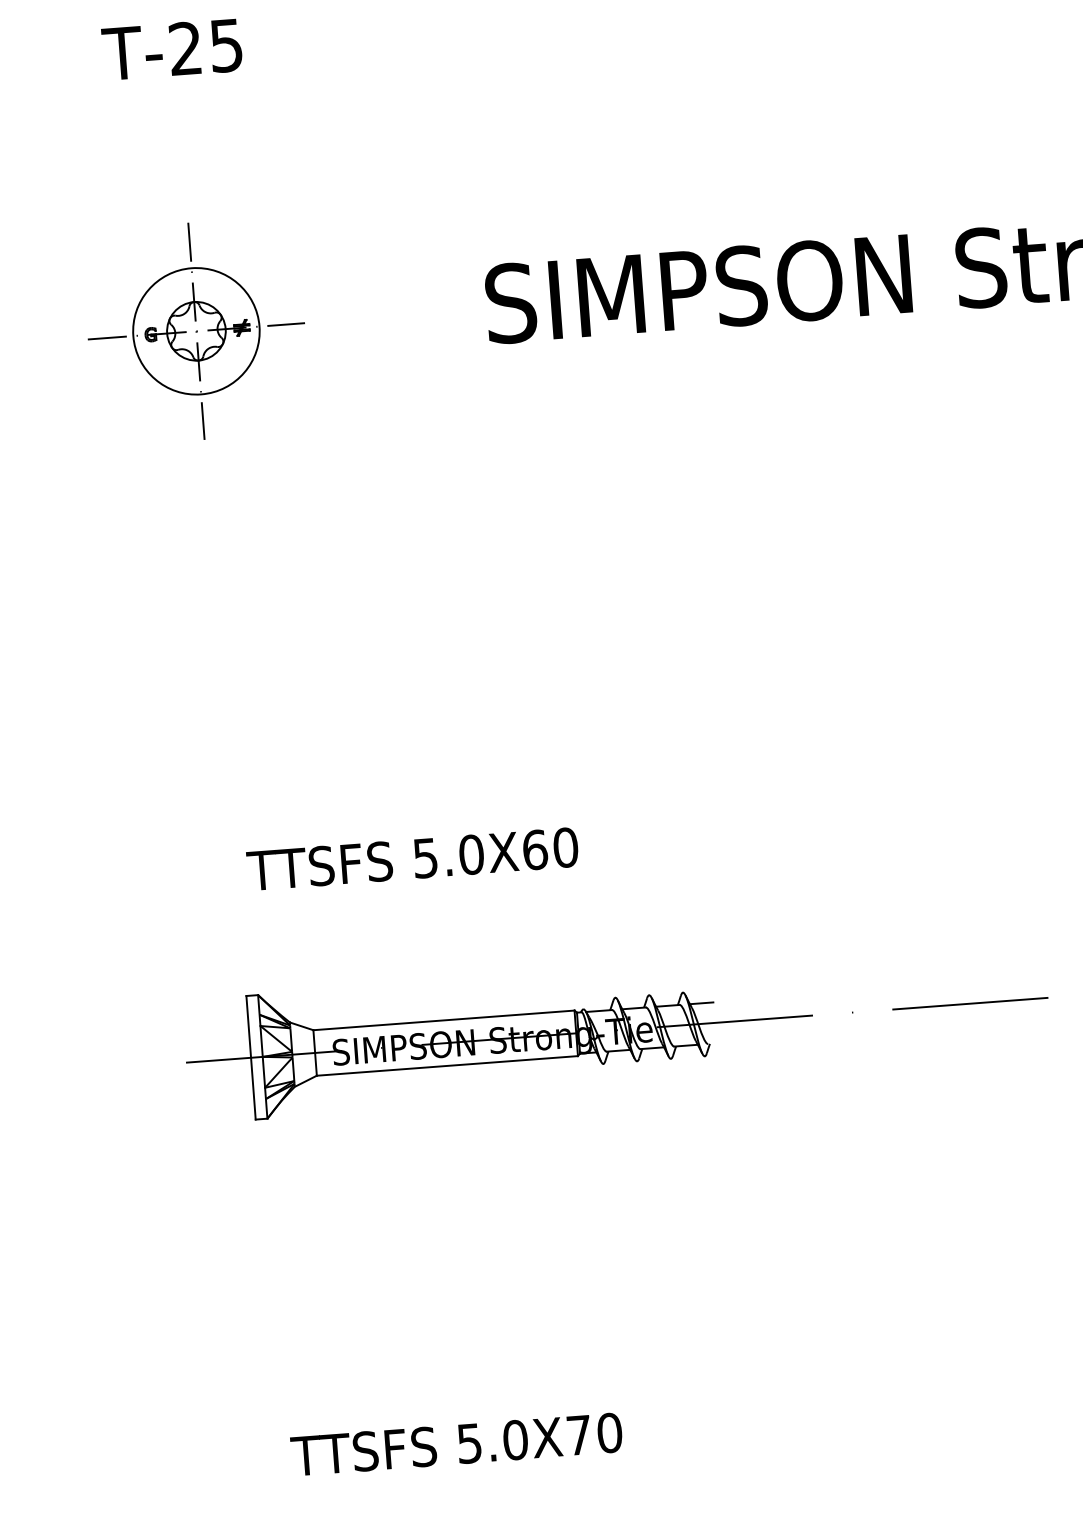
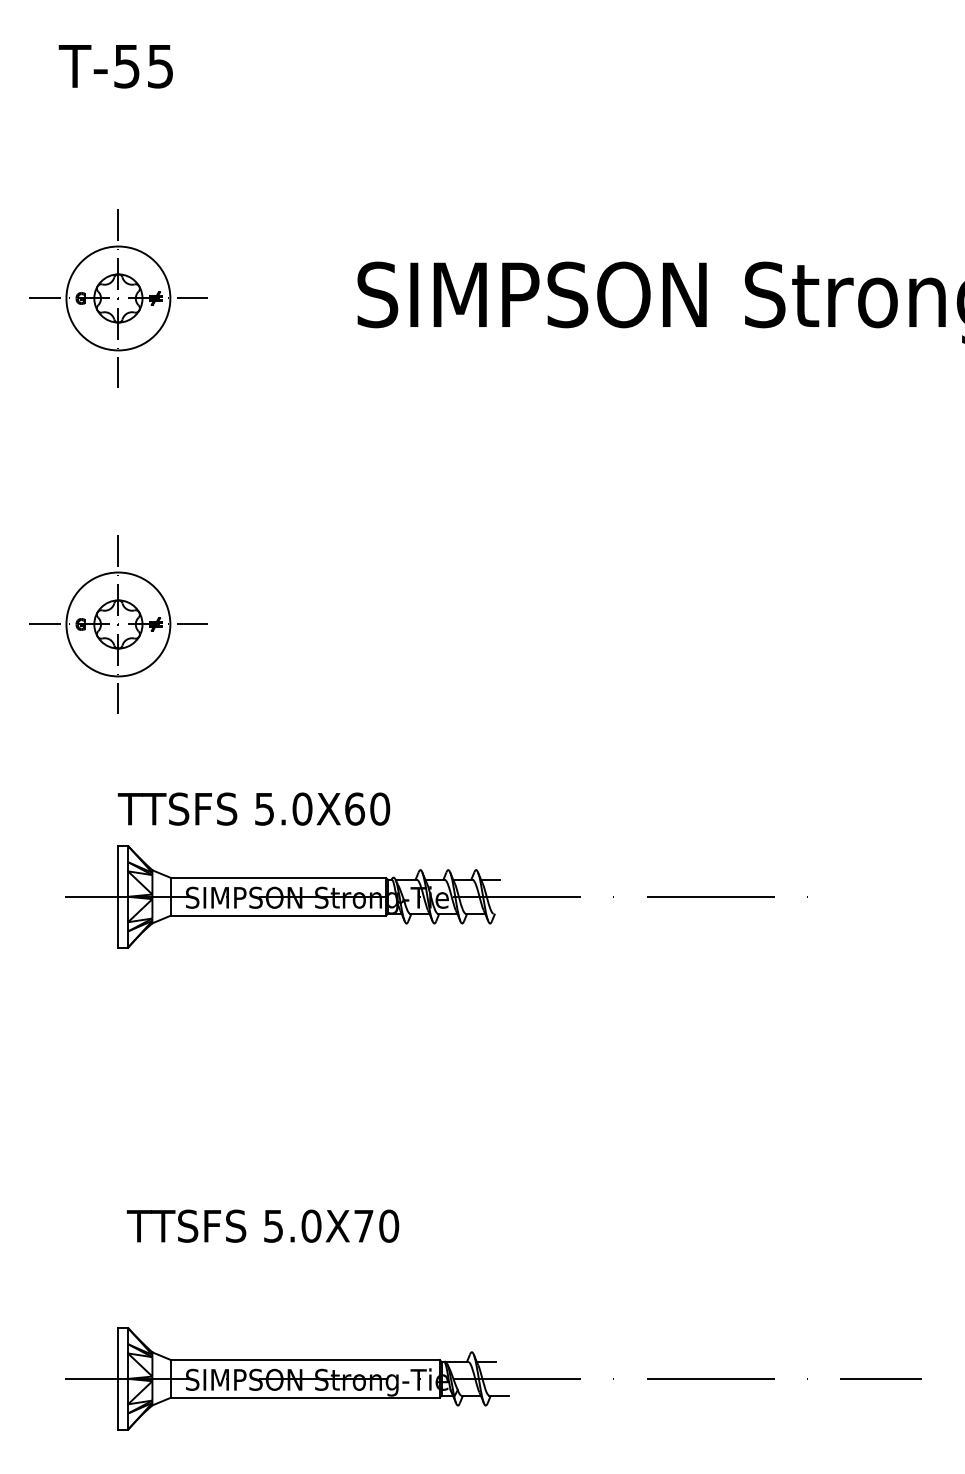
text: (185, 48) -> (126, 66), T-25 -> T-55
part: (226, 727) -> (118, 624), added
text: (412, 858) -> (253, 808), moved

